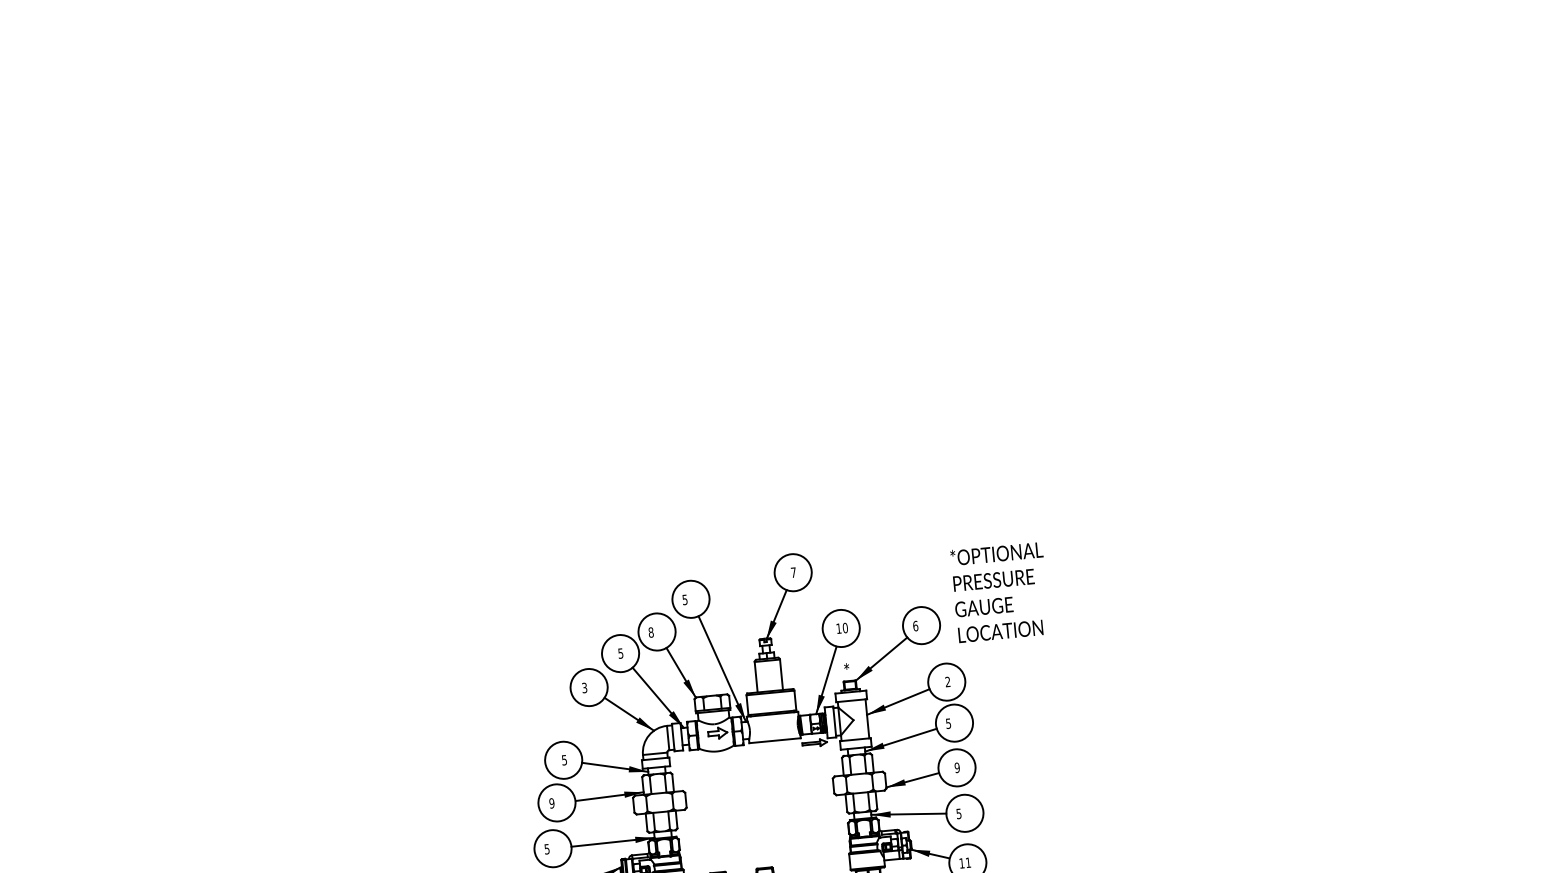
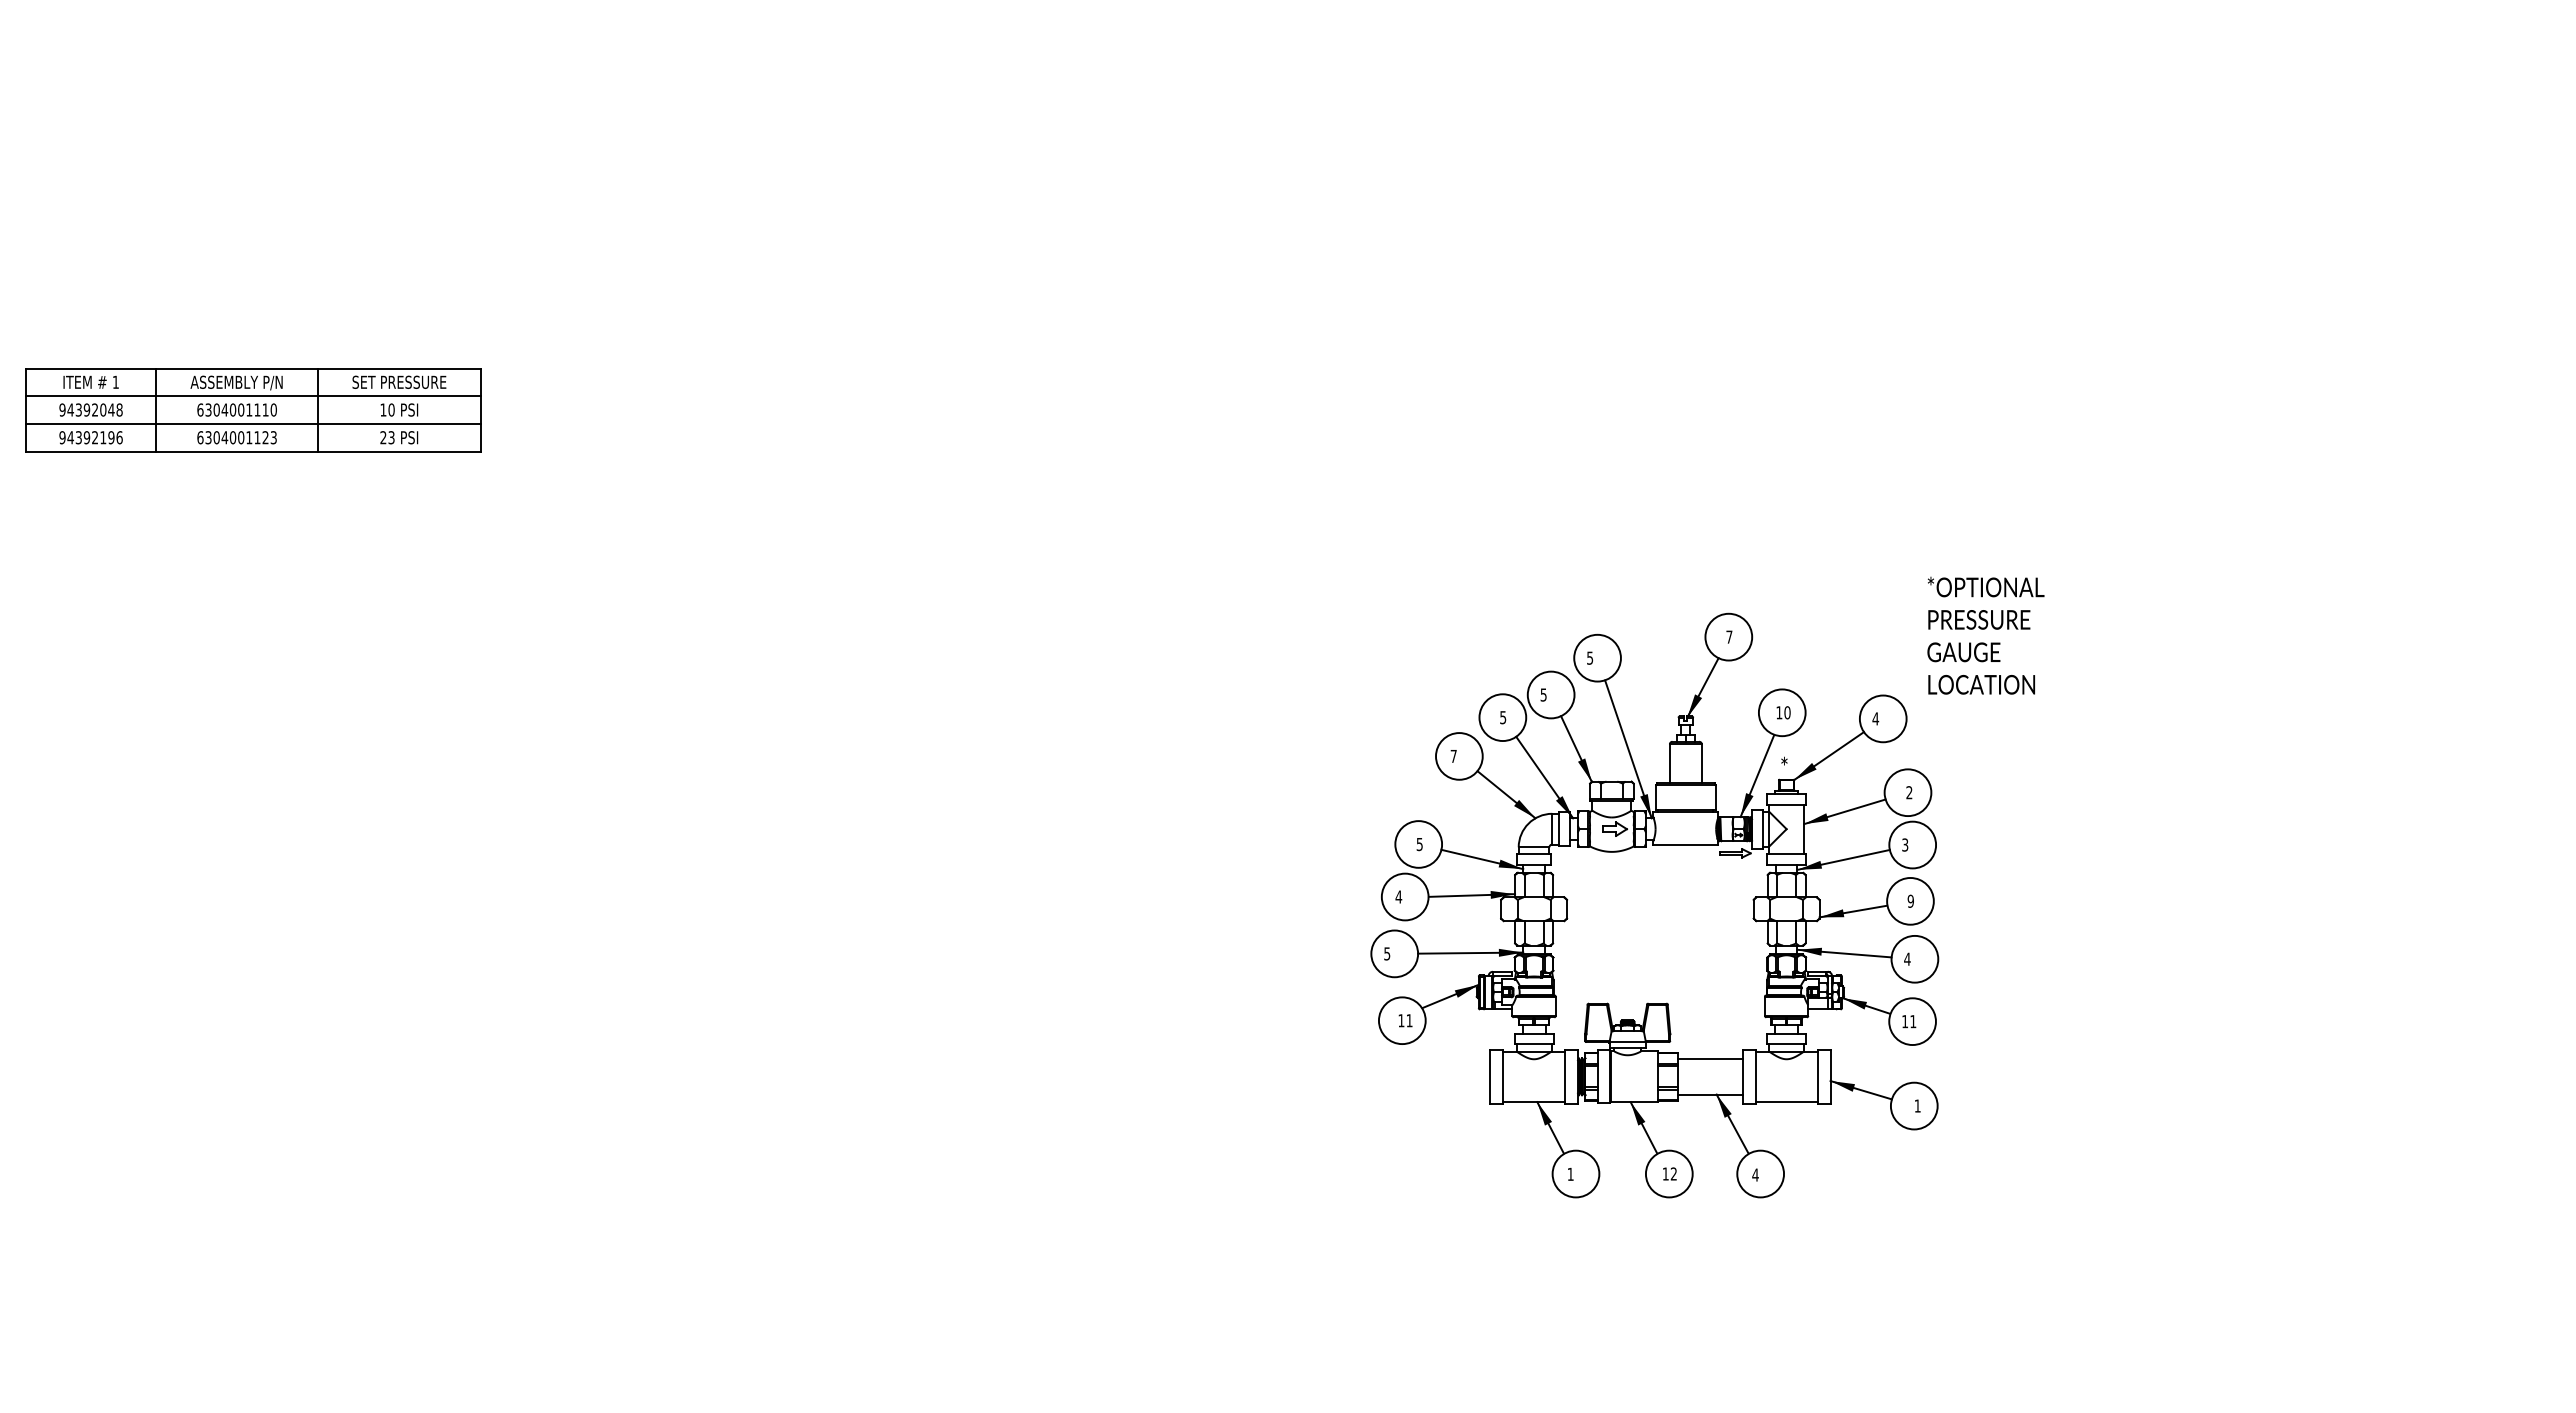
text: (999, 592) -> (1985, 635), moved
text: (915, 625) -> (1875, 718), 6 -> 4
text: (650, 632) -> (1543, 694), 8 -> 5
text: (584, 688) -> (1453, 756), 3 -> 7
text: (948, 723) -> (1905, 844), 5 -> 3
text: (551, 803) -> (1398, 896), 9 -> 4
text: (959, 813) -> (1907, 958), 5 -> 4

